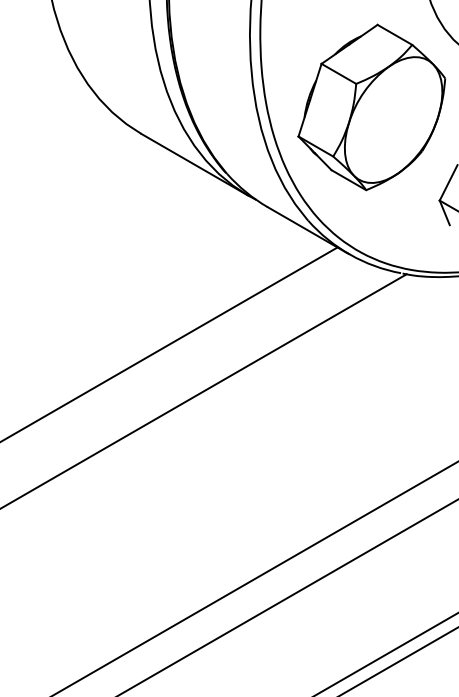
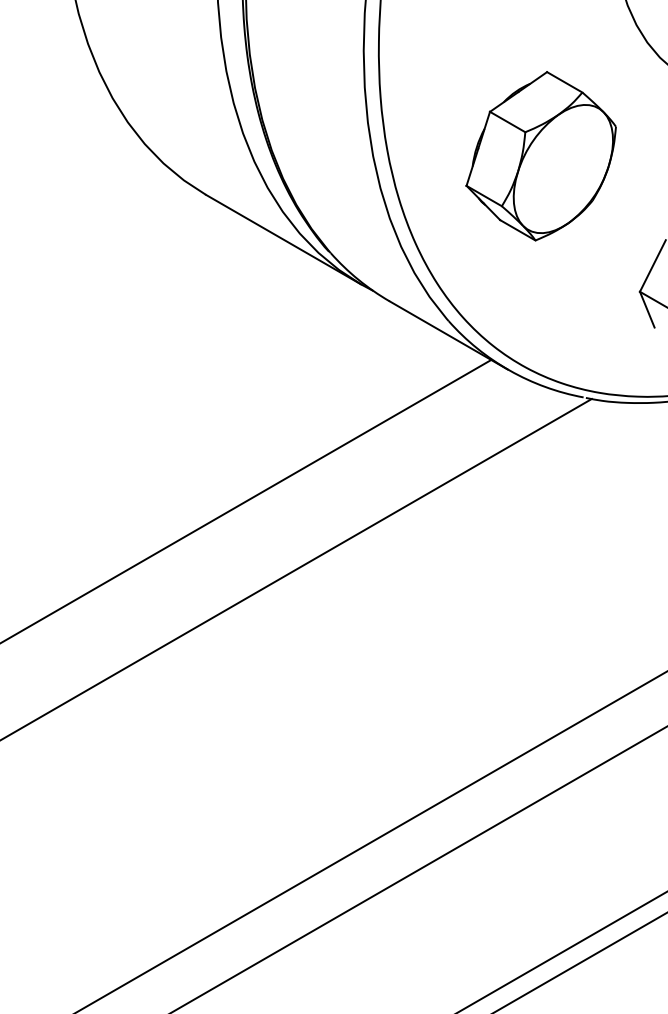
part: (371, 107) -> (540, 156), size x0.7

